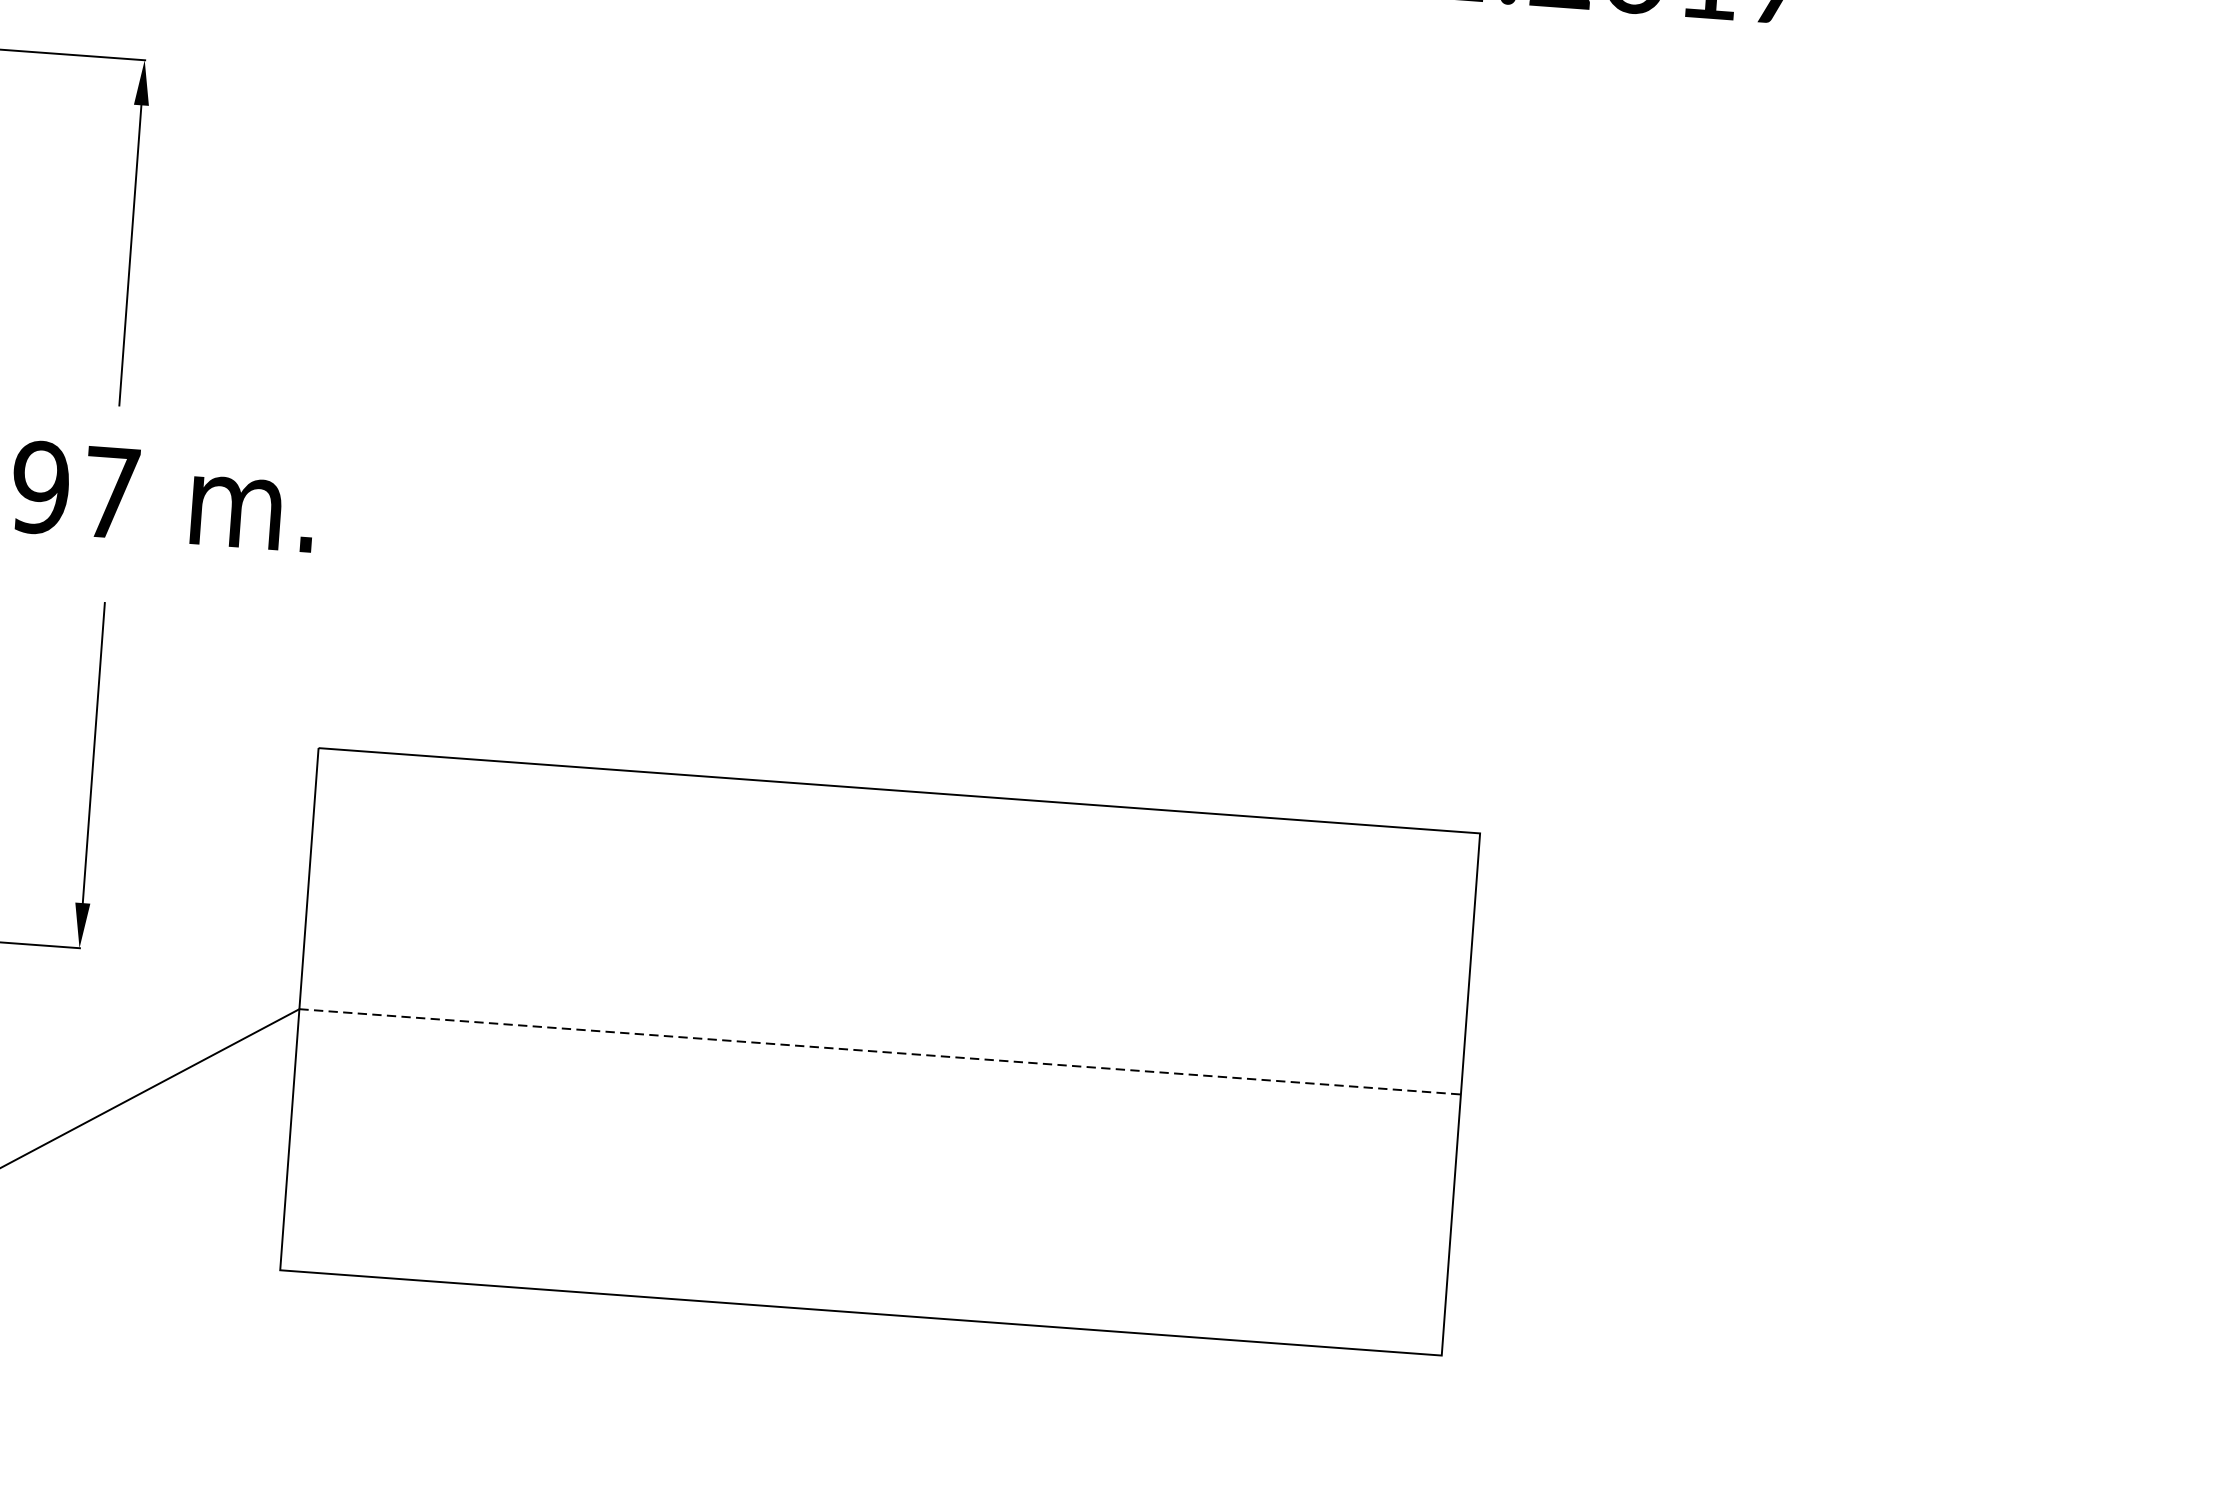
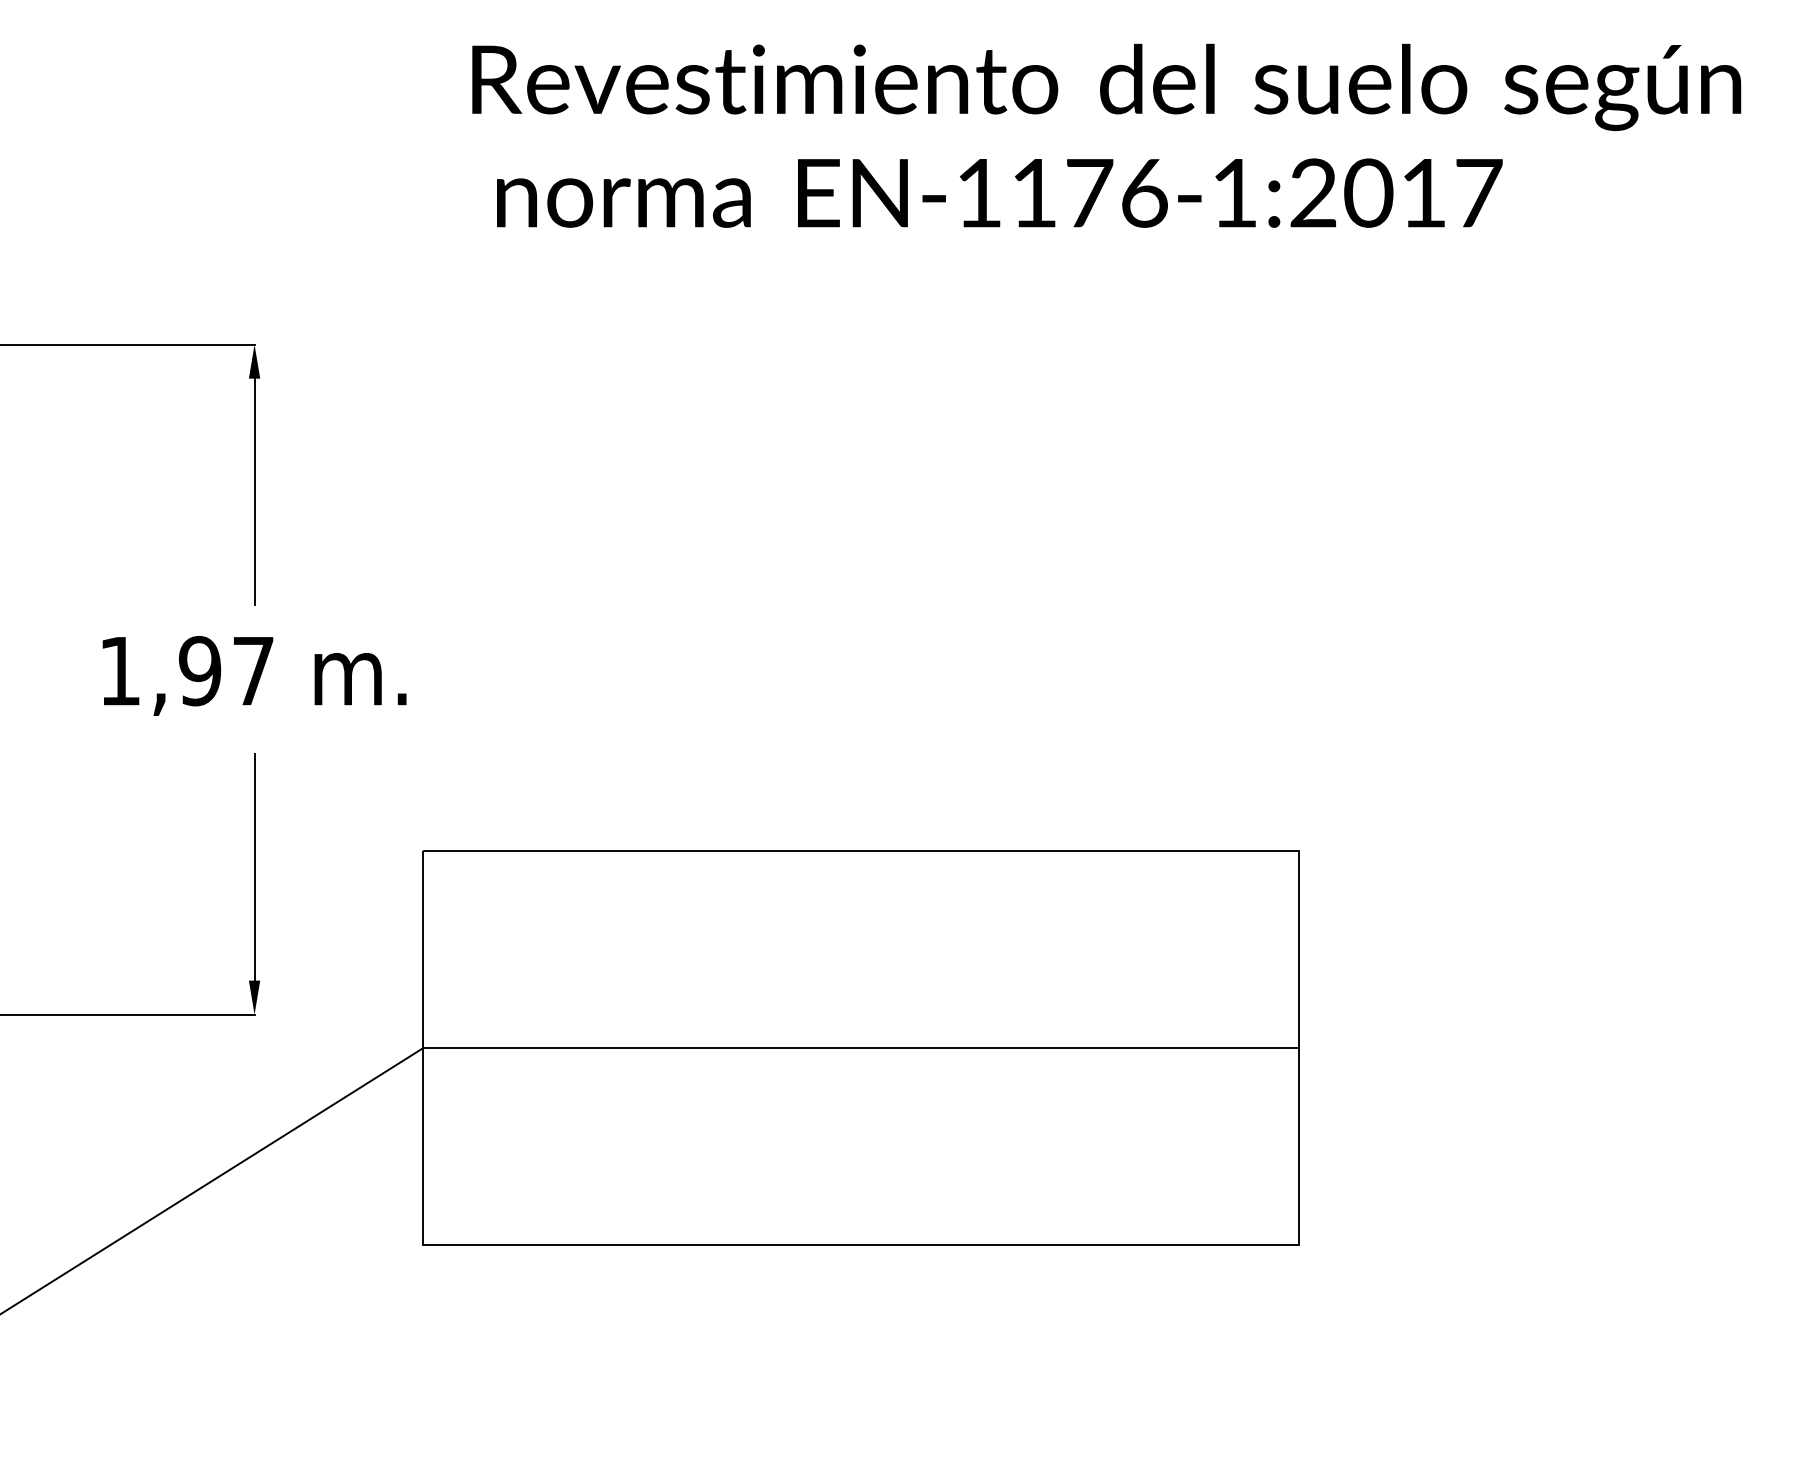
line: (880, 1052) -> (861, 1048), dashed -> solid

